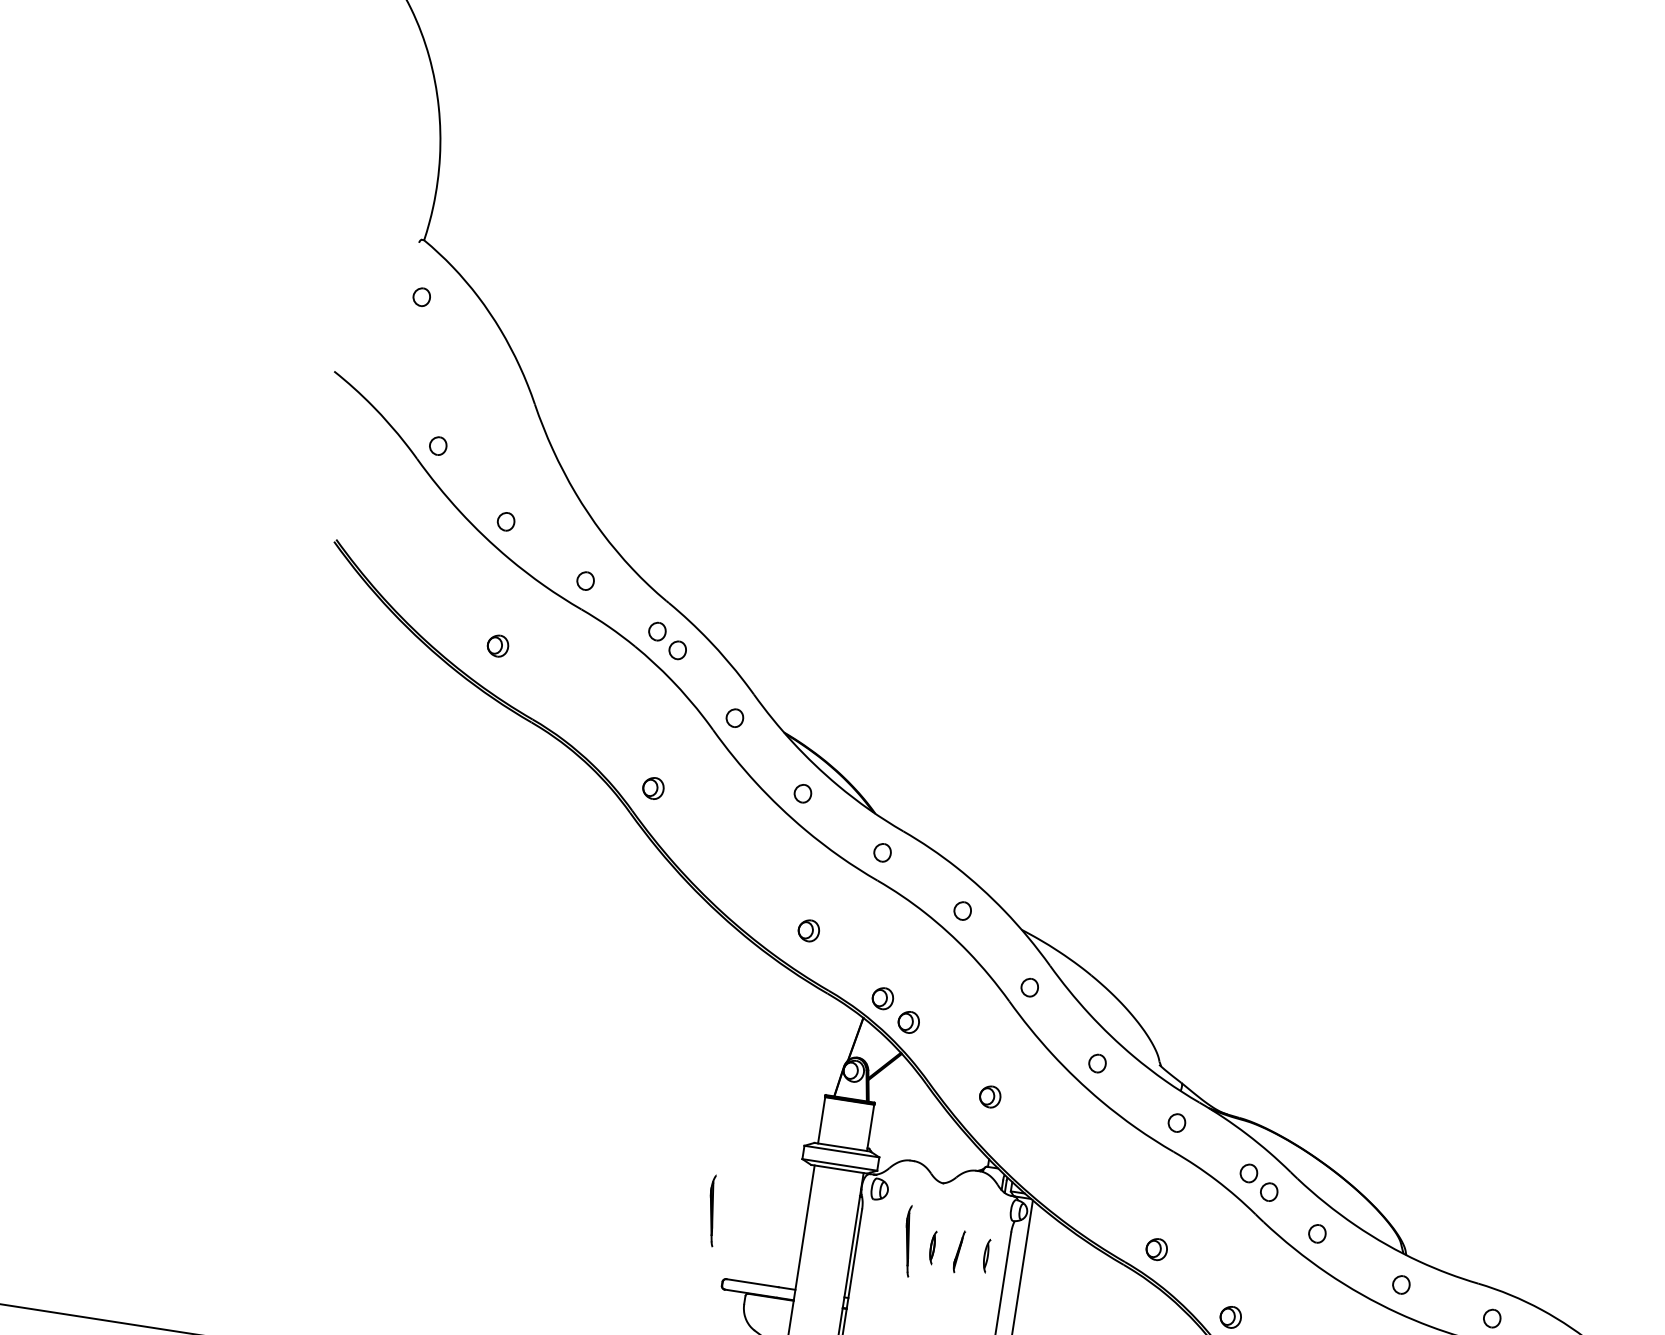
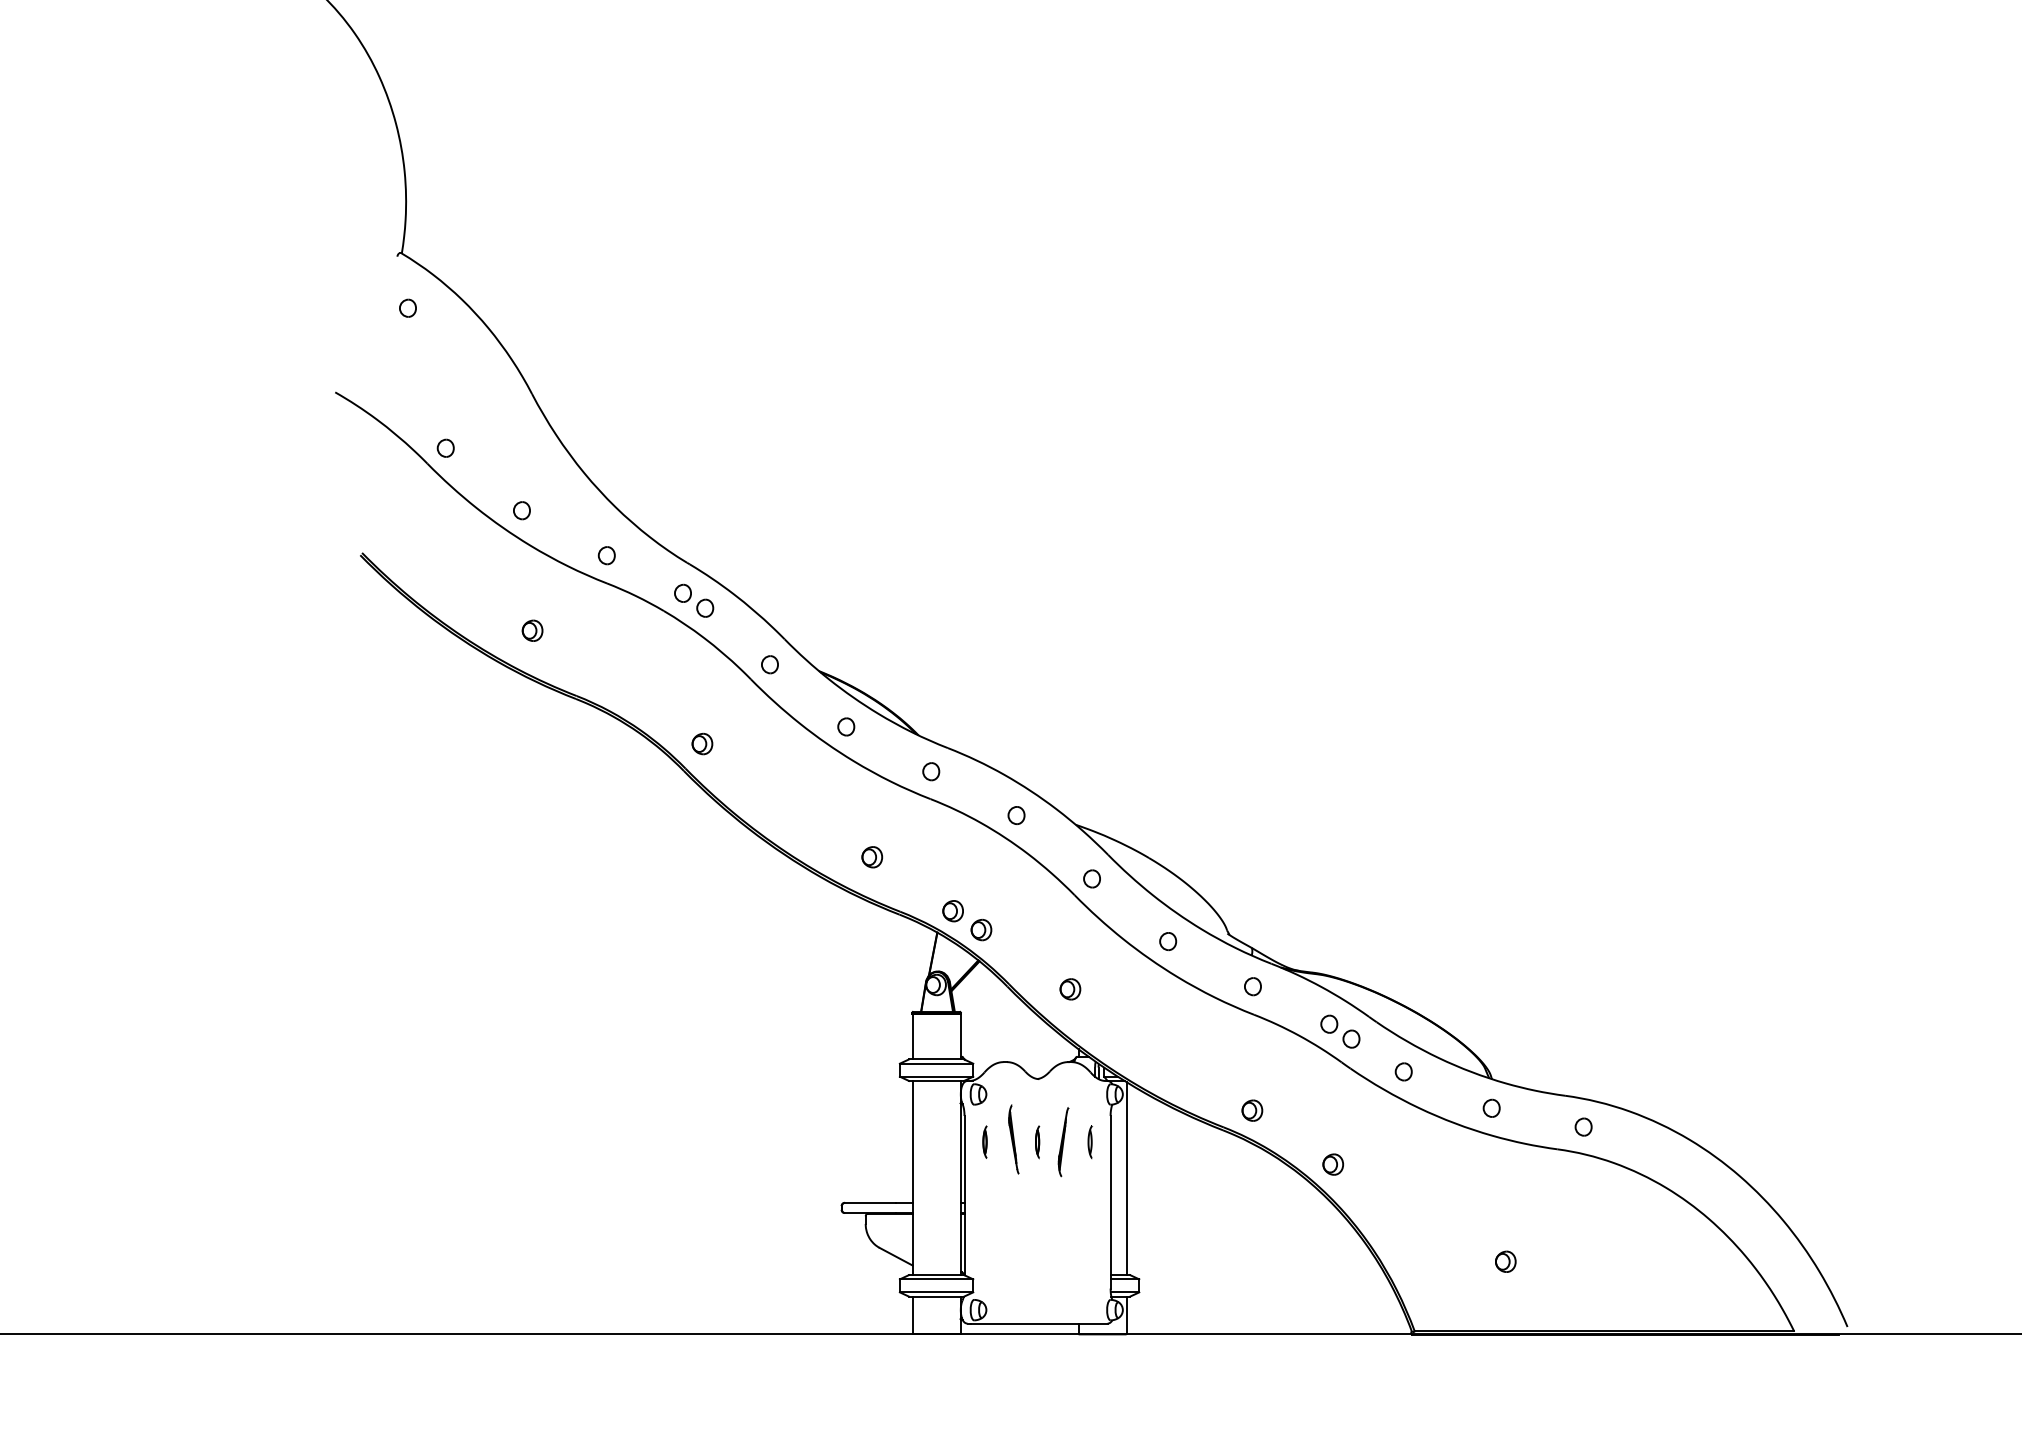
part: (712, 1210) -> (821, 1139), removed
part: (878, 1238) -> (984, 1141), added
part: (958, 1252) -> (1063, 1142), size x1.67

